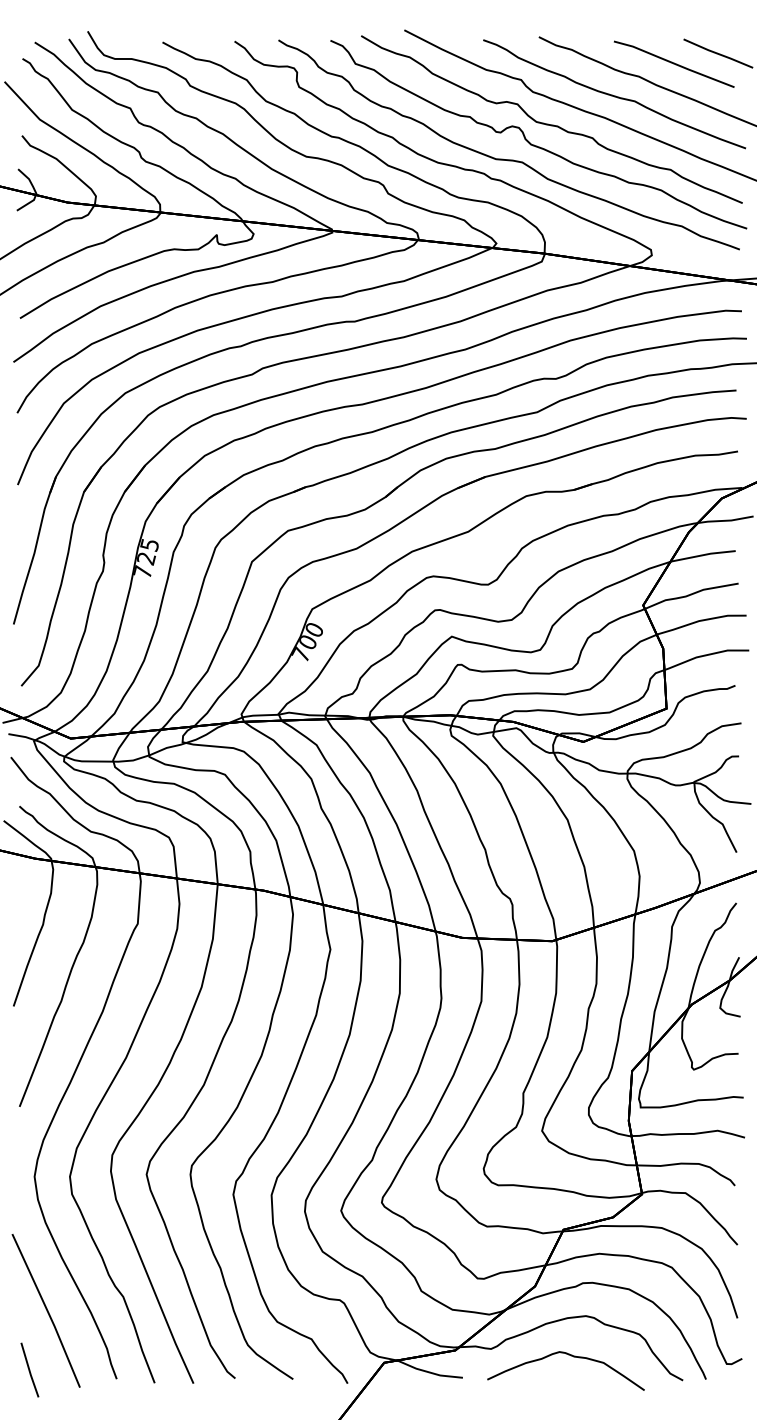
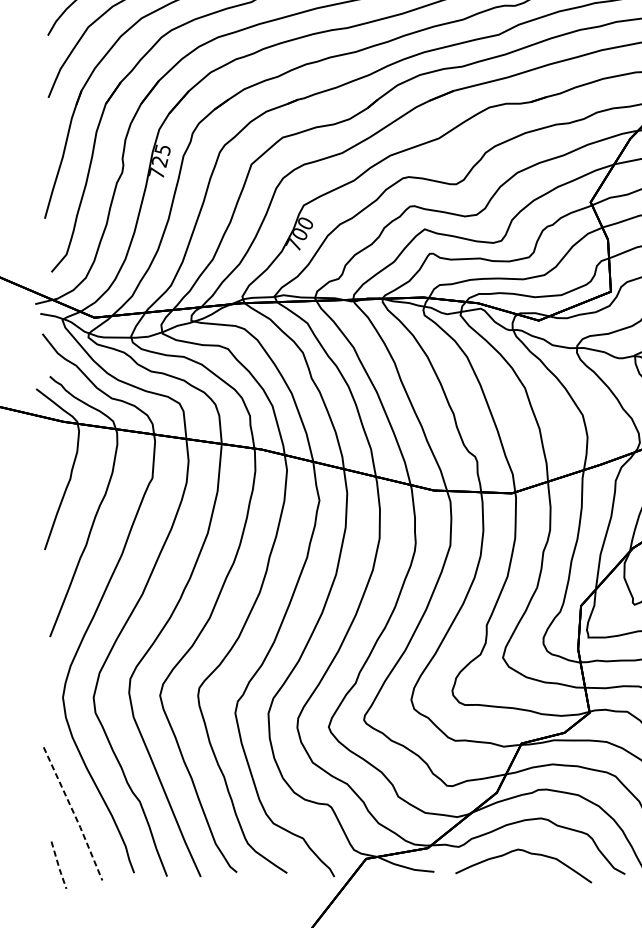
line: (47, 1311) -> (74, 814), solid -> dashed
line: (29, 1371) -> (58, 866), solid -> dashed

